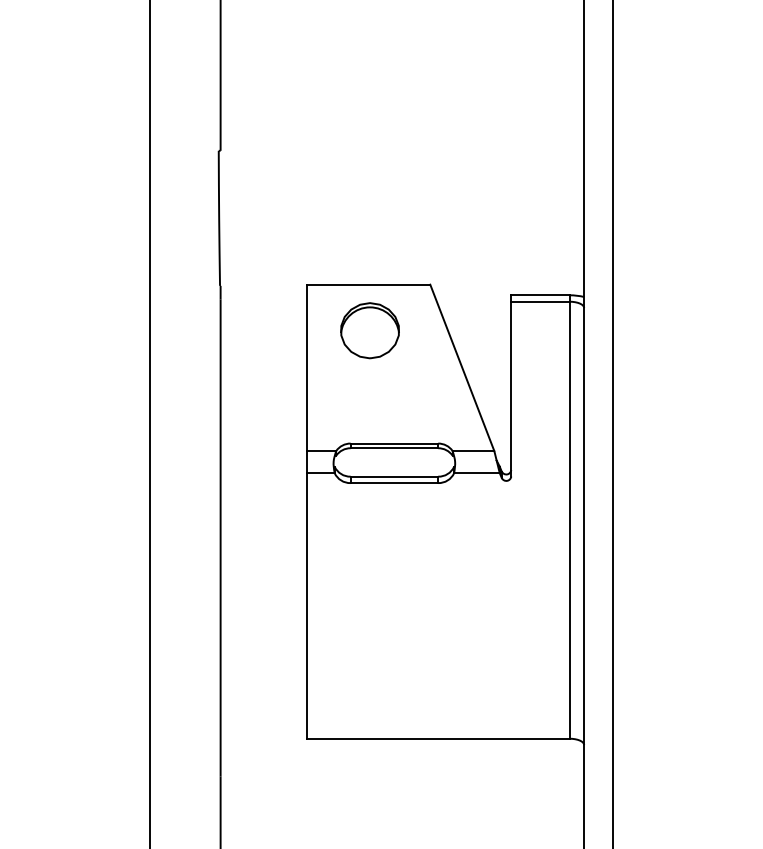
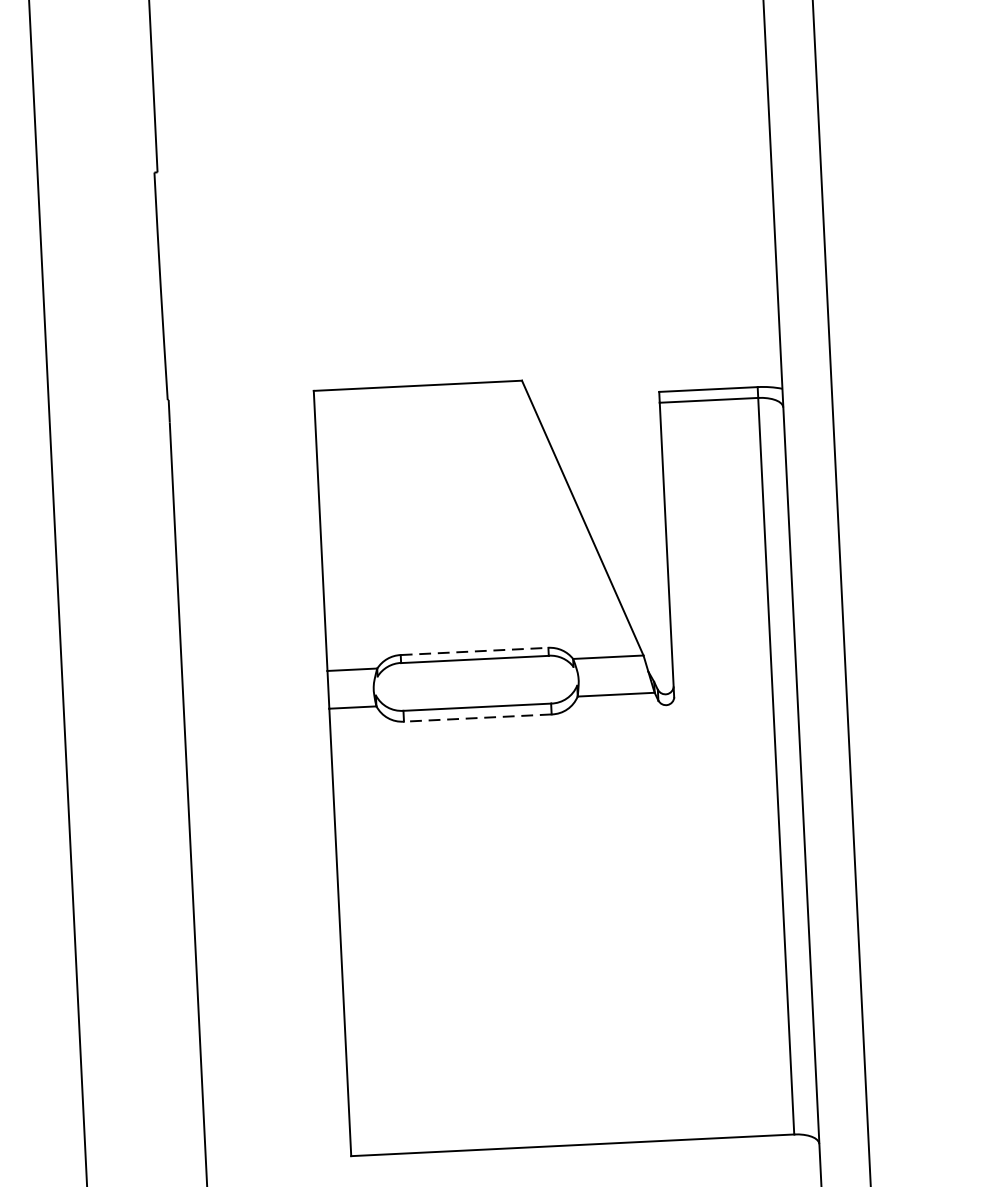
part: (369, 330) -> (423, 462), removed
line: (394, 443) -> (474, 651), solid -> dashed
line: (394, 483) -> (478, 718), solid -> dashed

